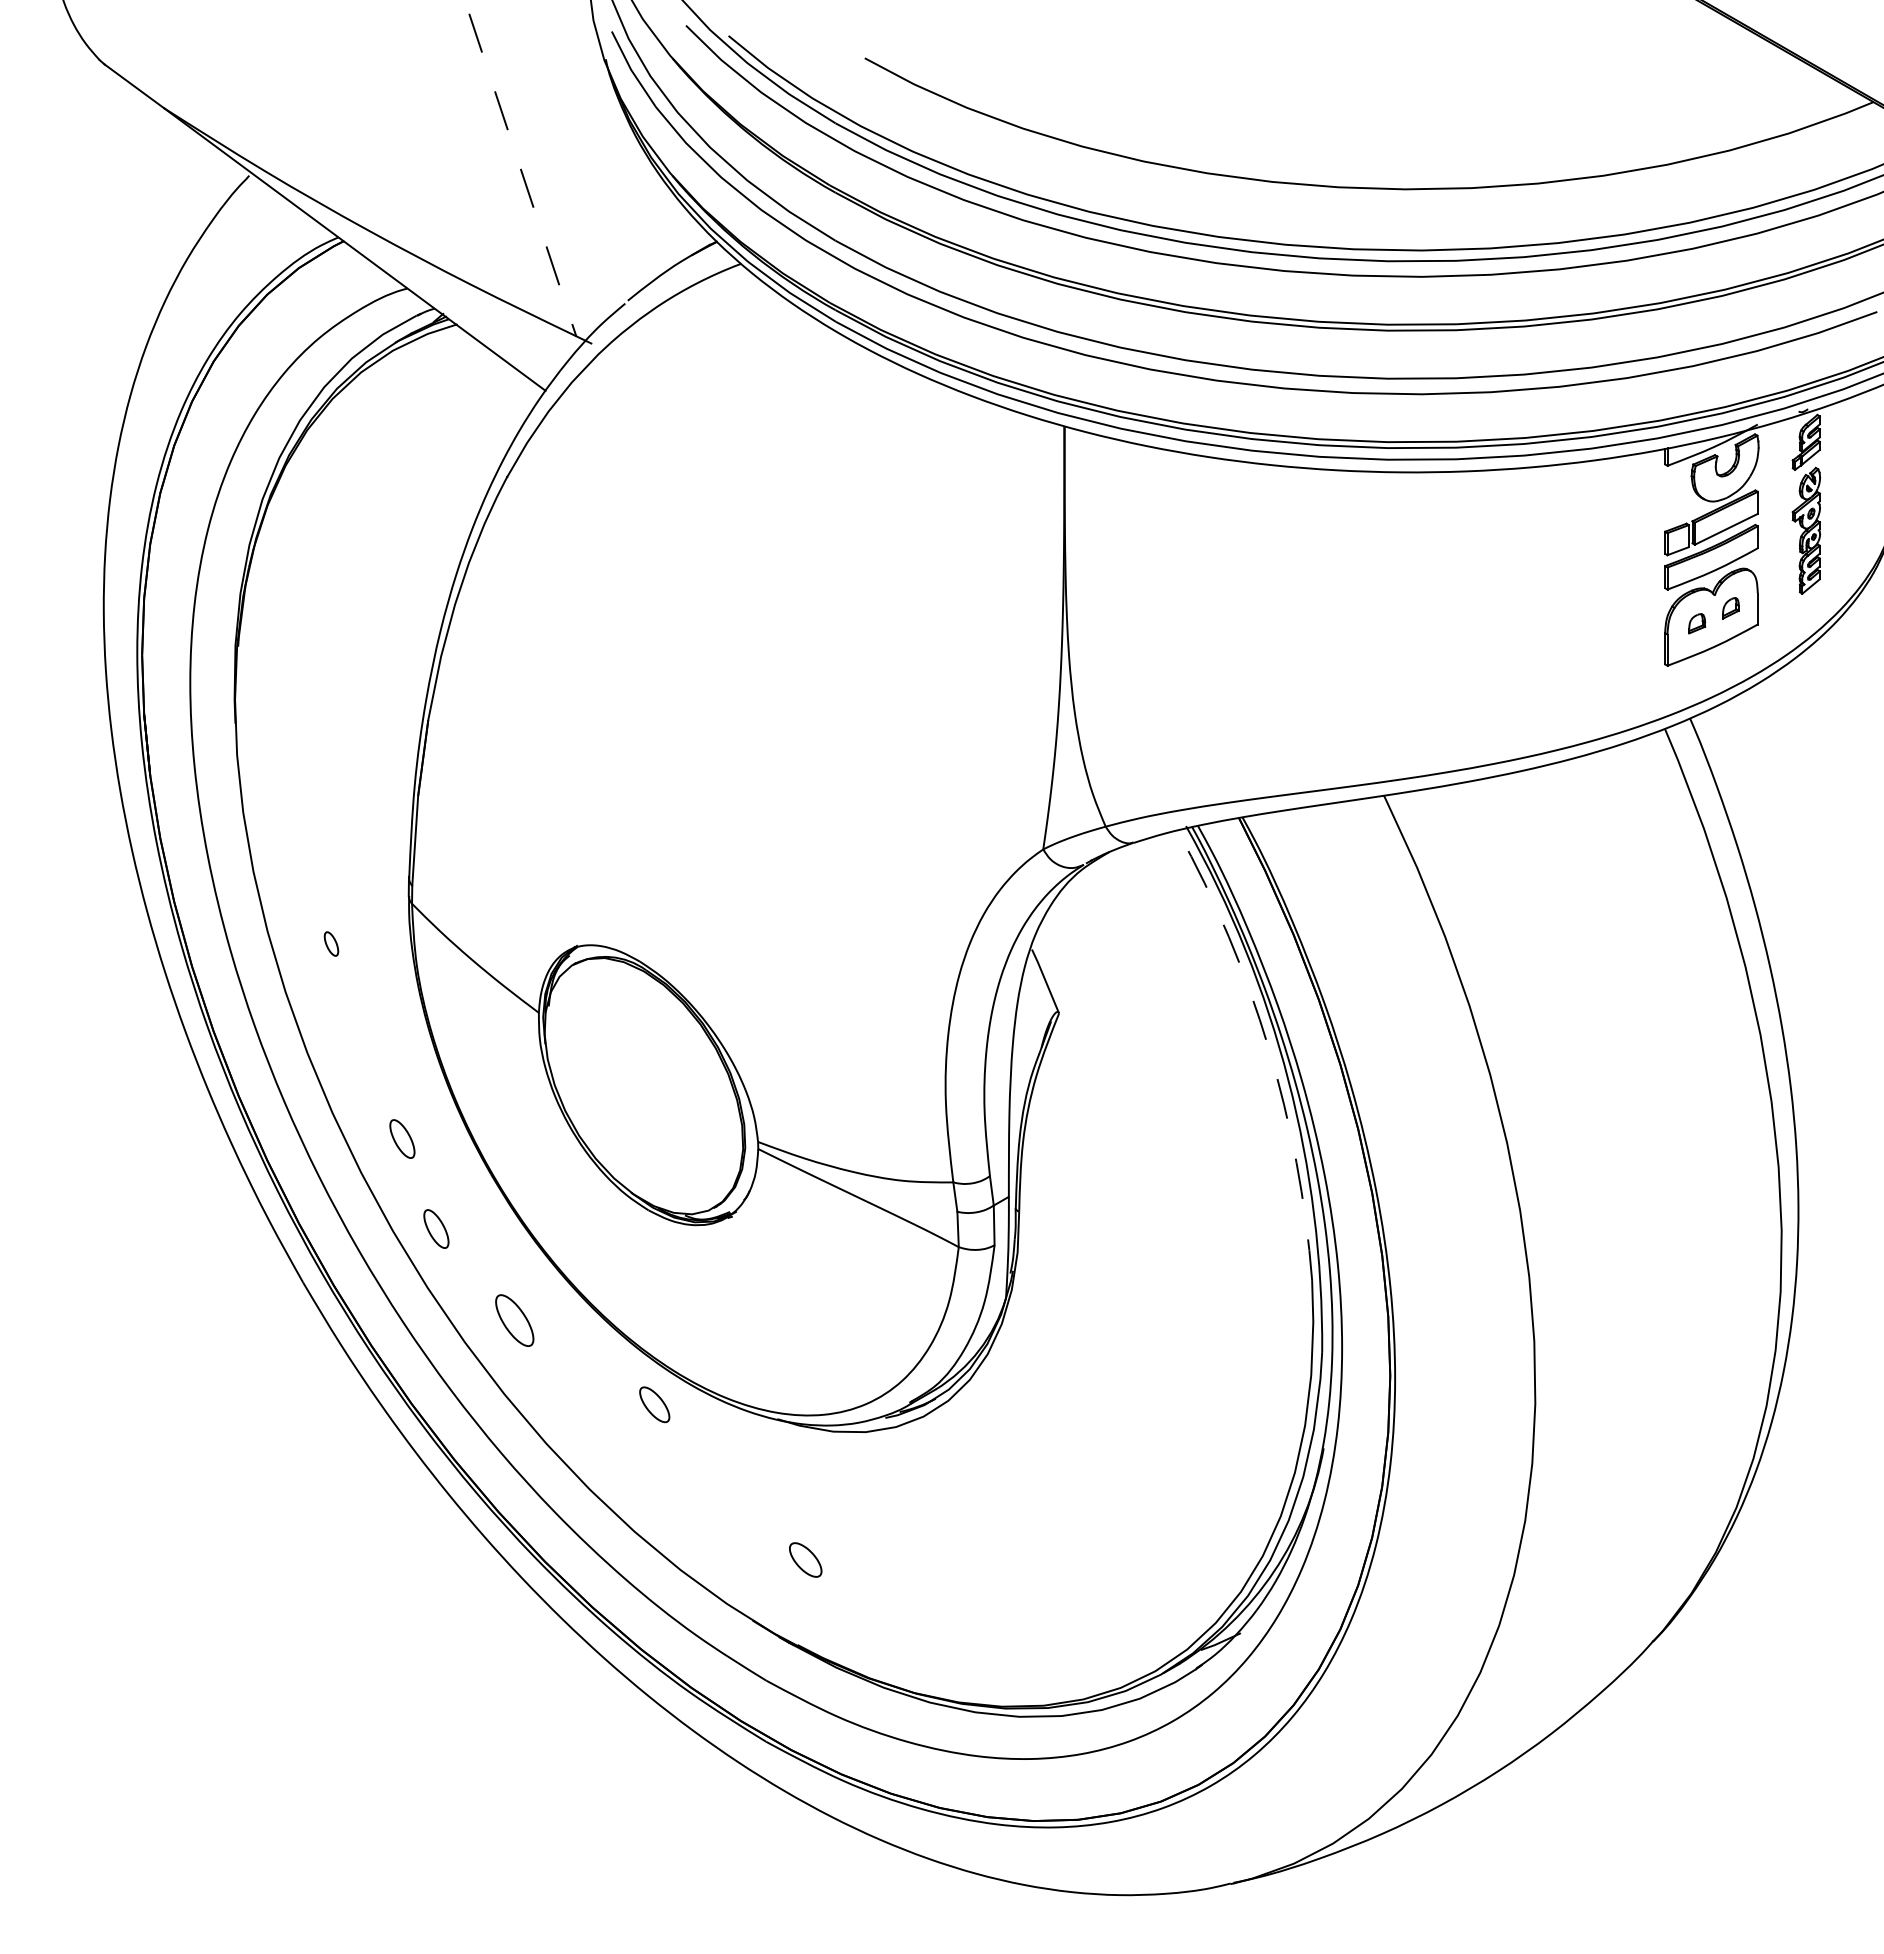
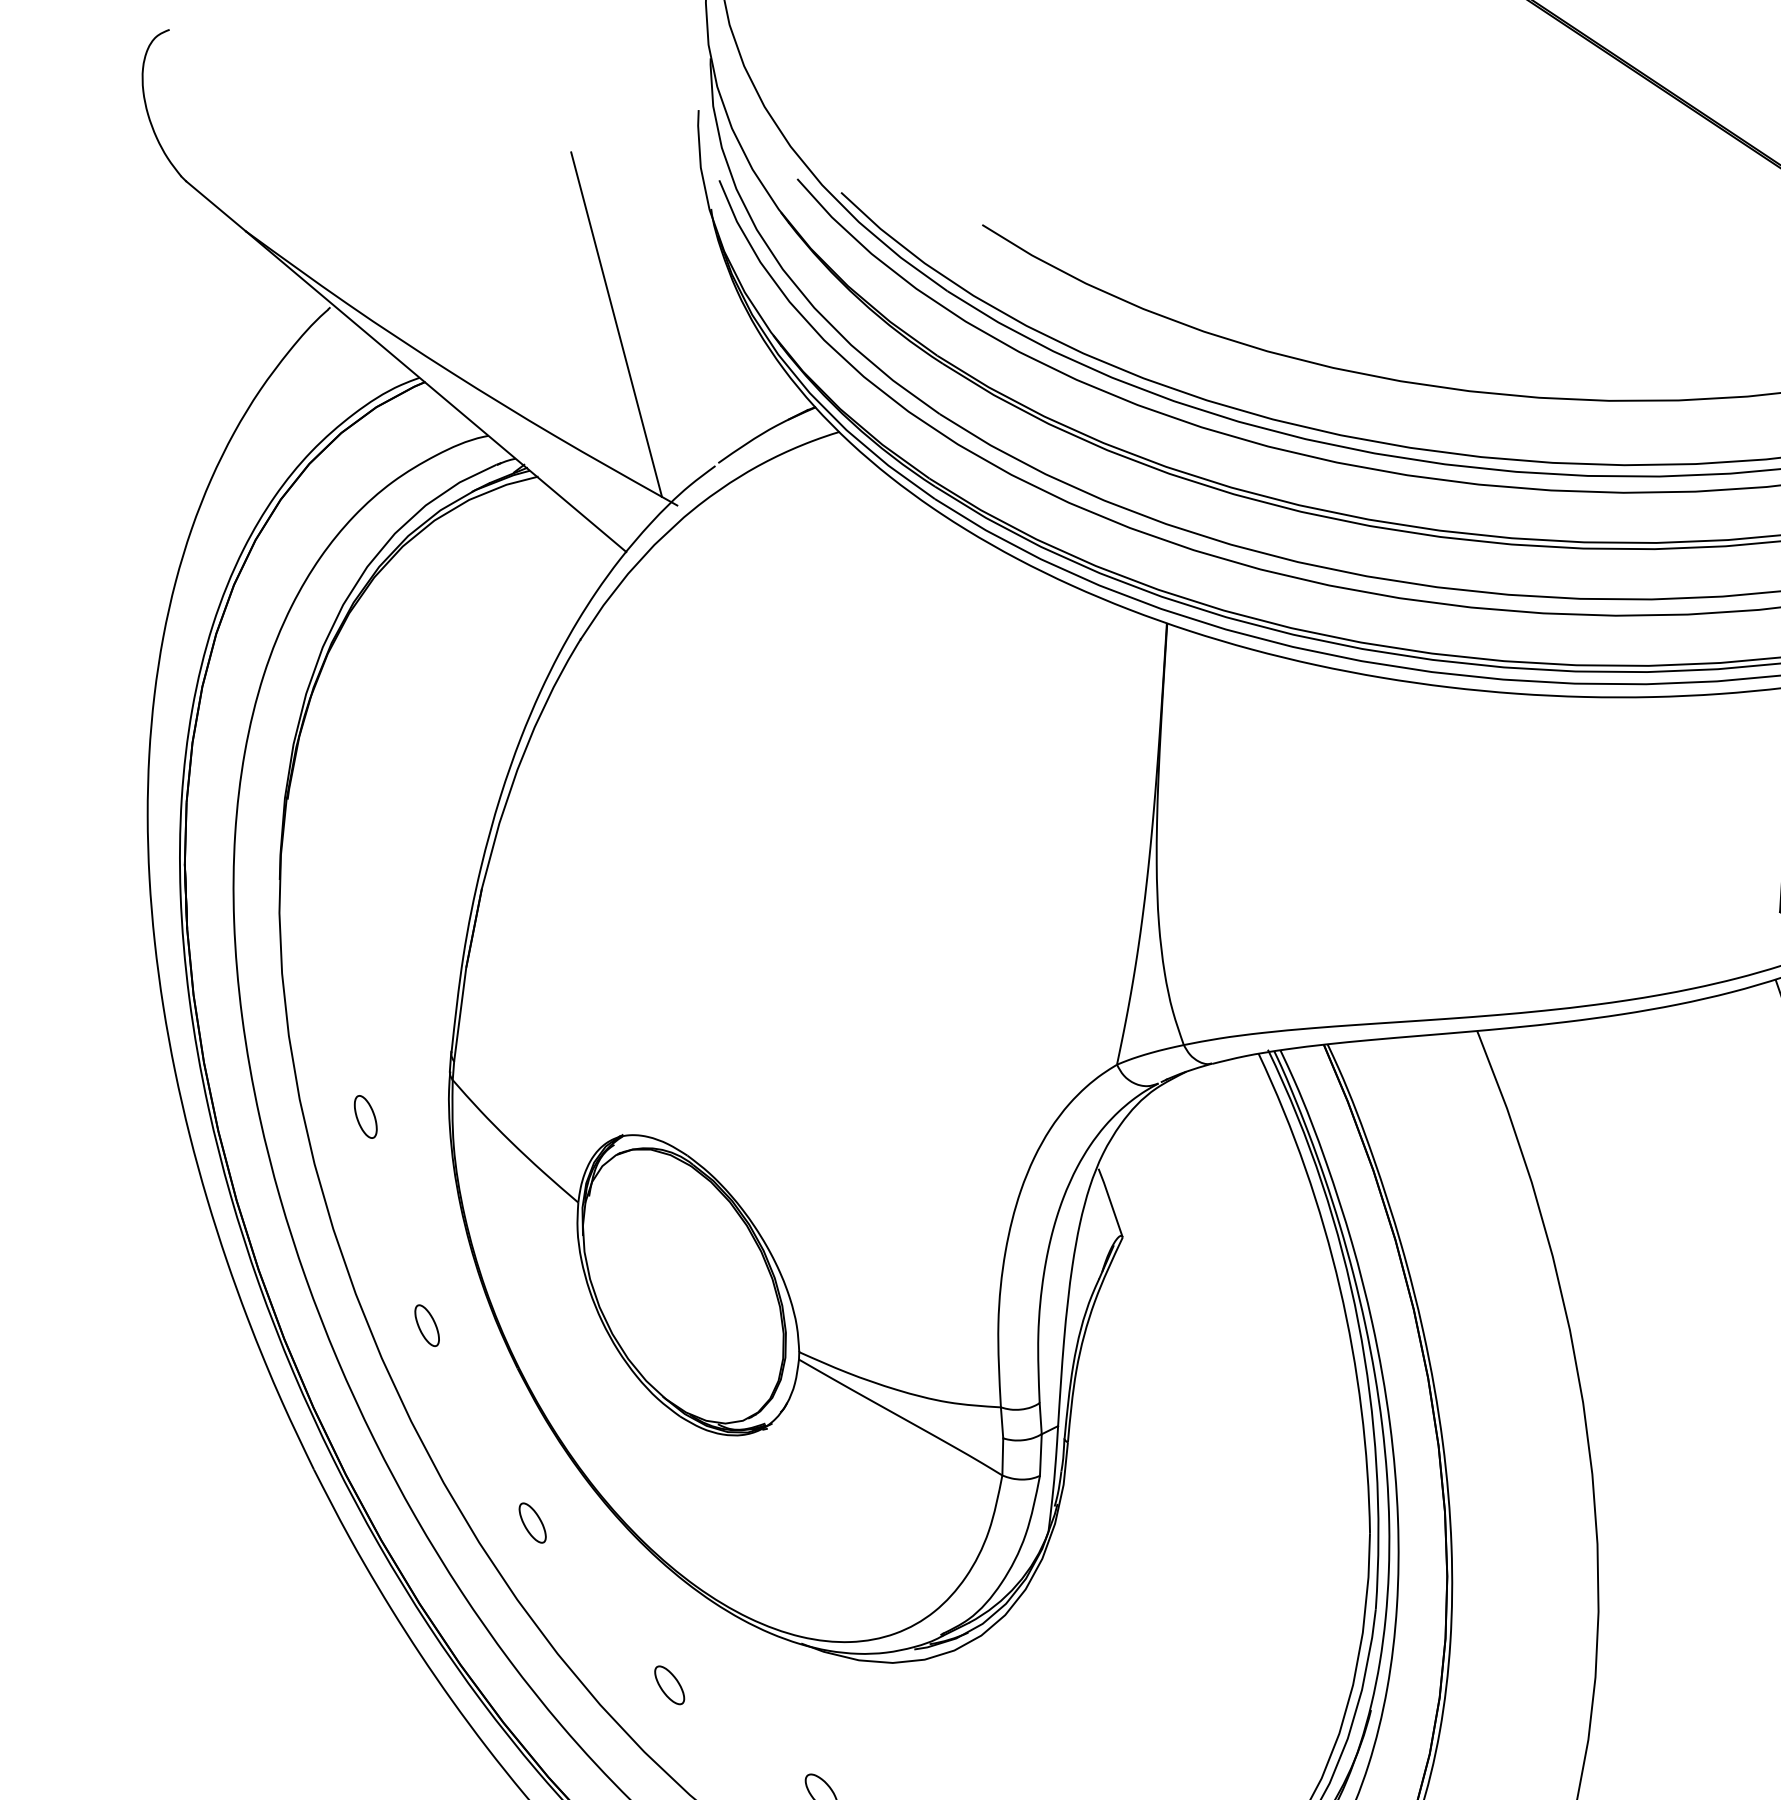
line: (522, 175) -> (616, 325), dashed -> solid
part: (331, 943) -> (365, 1116), size x1.67
arc: (1268, 1048) -> (1339, 1287), dashed -> solid
part: (436, 1228) -> (456, 1421), removed
part: (514, 1320) -> (532, 1522), size x0.71
part: (654, 1404) -> (669, 1685), moved

